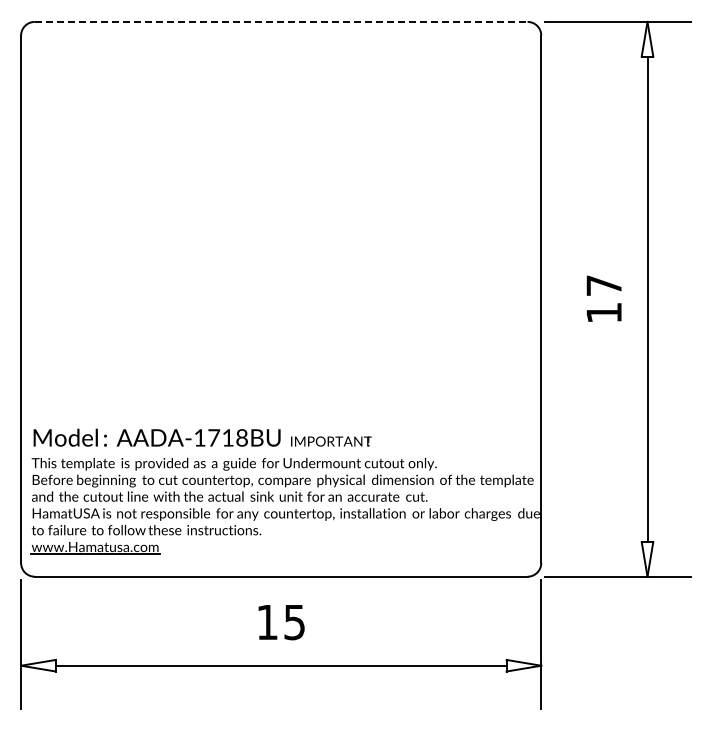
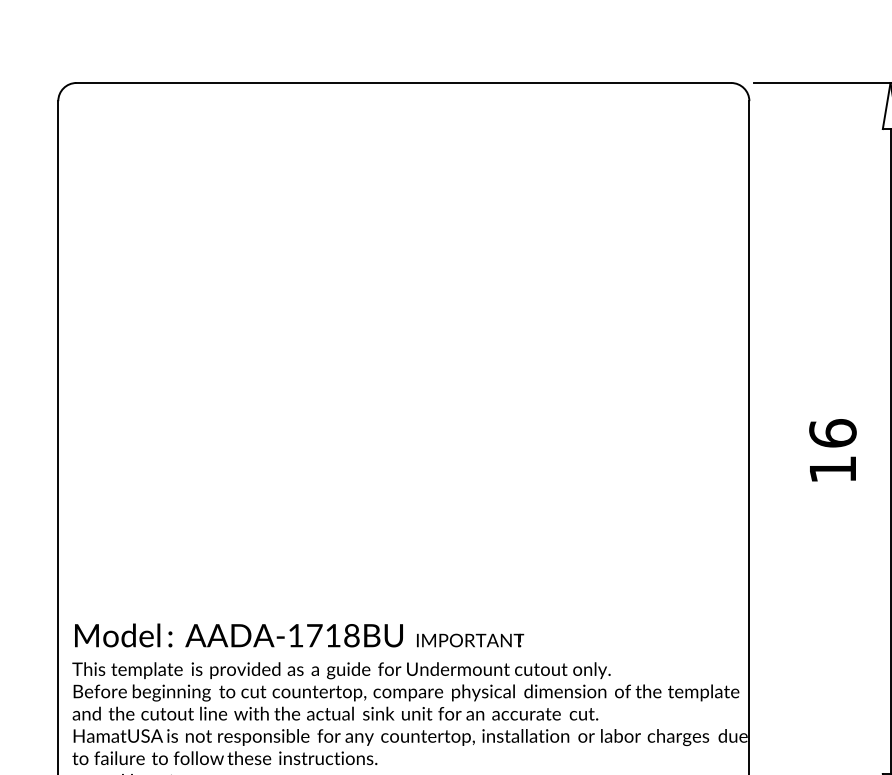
line: (281, 21) -> (404, 82), dashed -> solid
text: (604, 285) -> (833, 433), 17 -> 16

